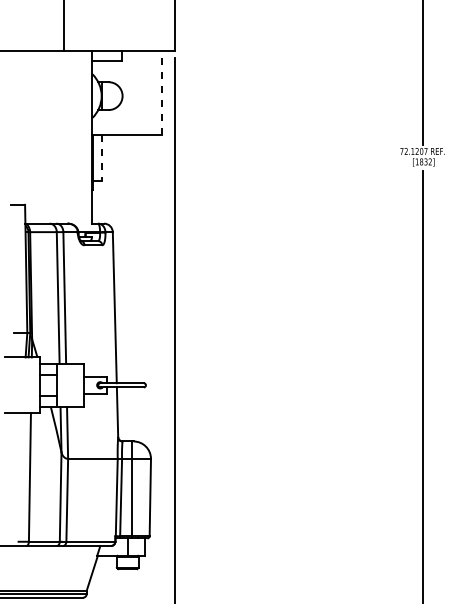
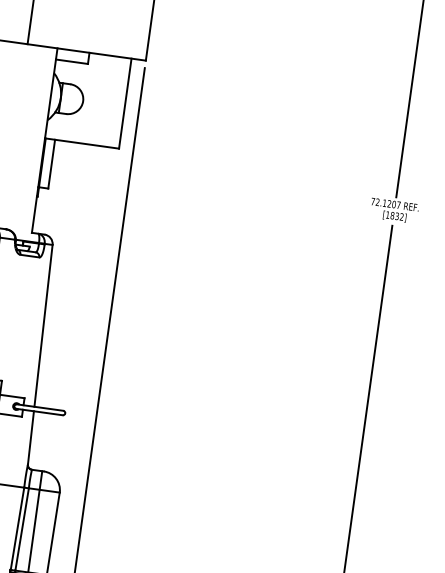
line: (161, 92) -> (125, 103), dashed -> solid
line: (101, 158) -> (51, 164), dashed -> solid

